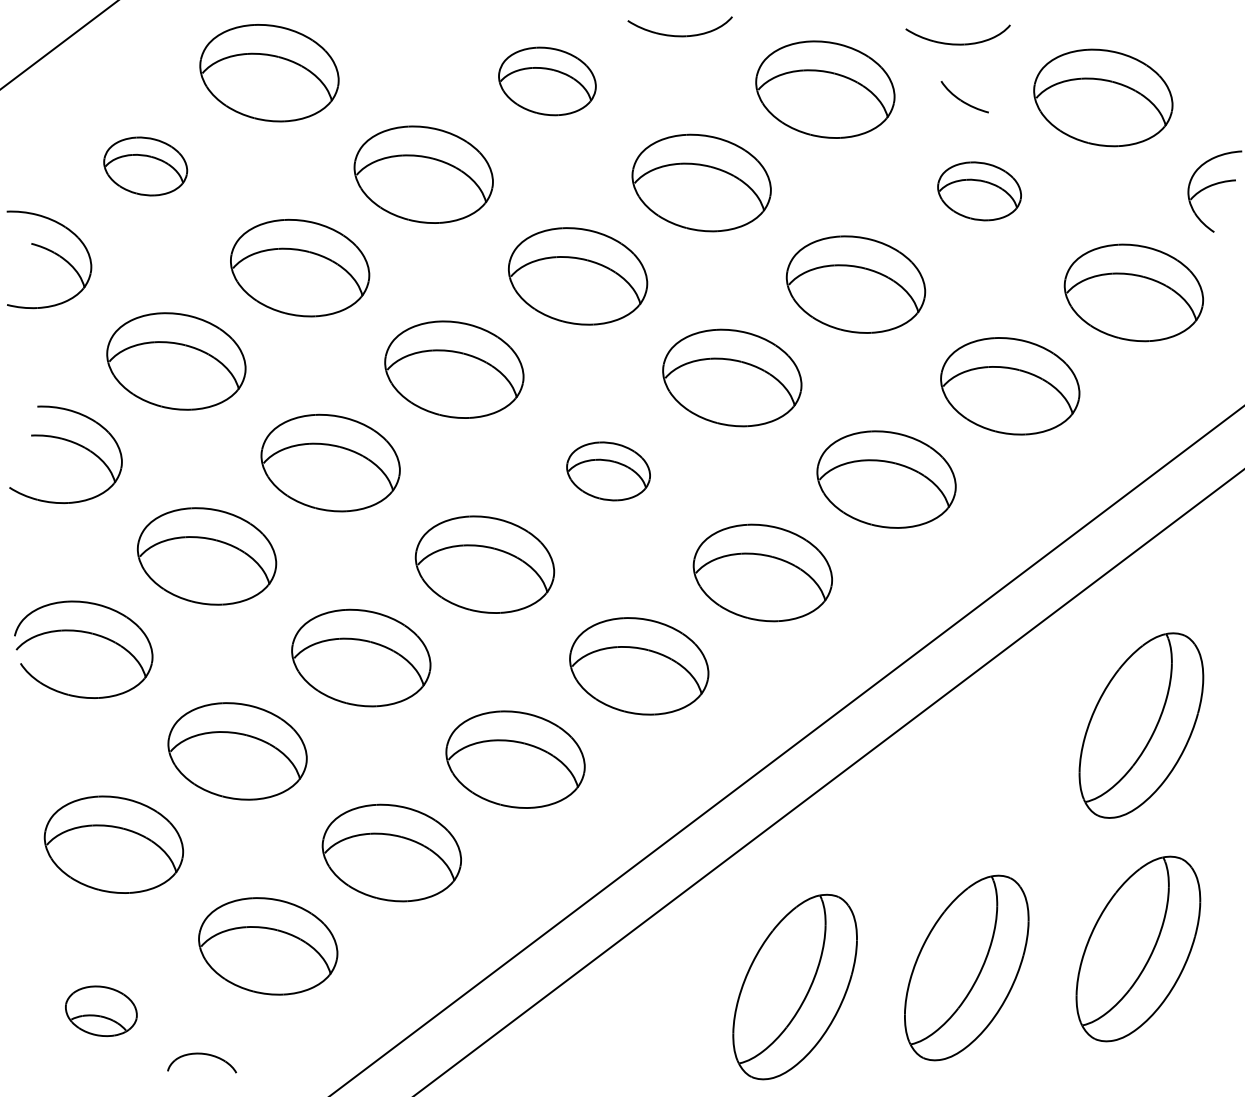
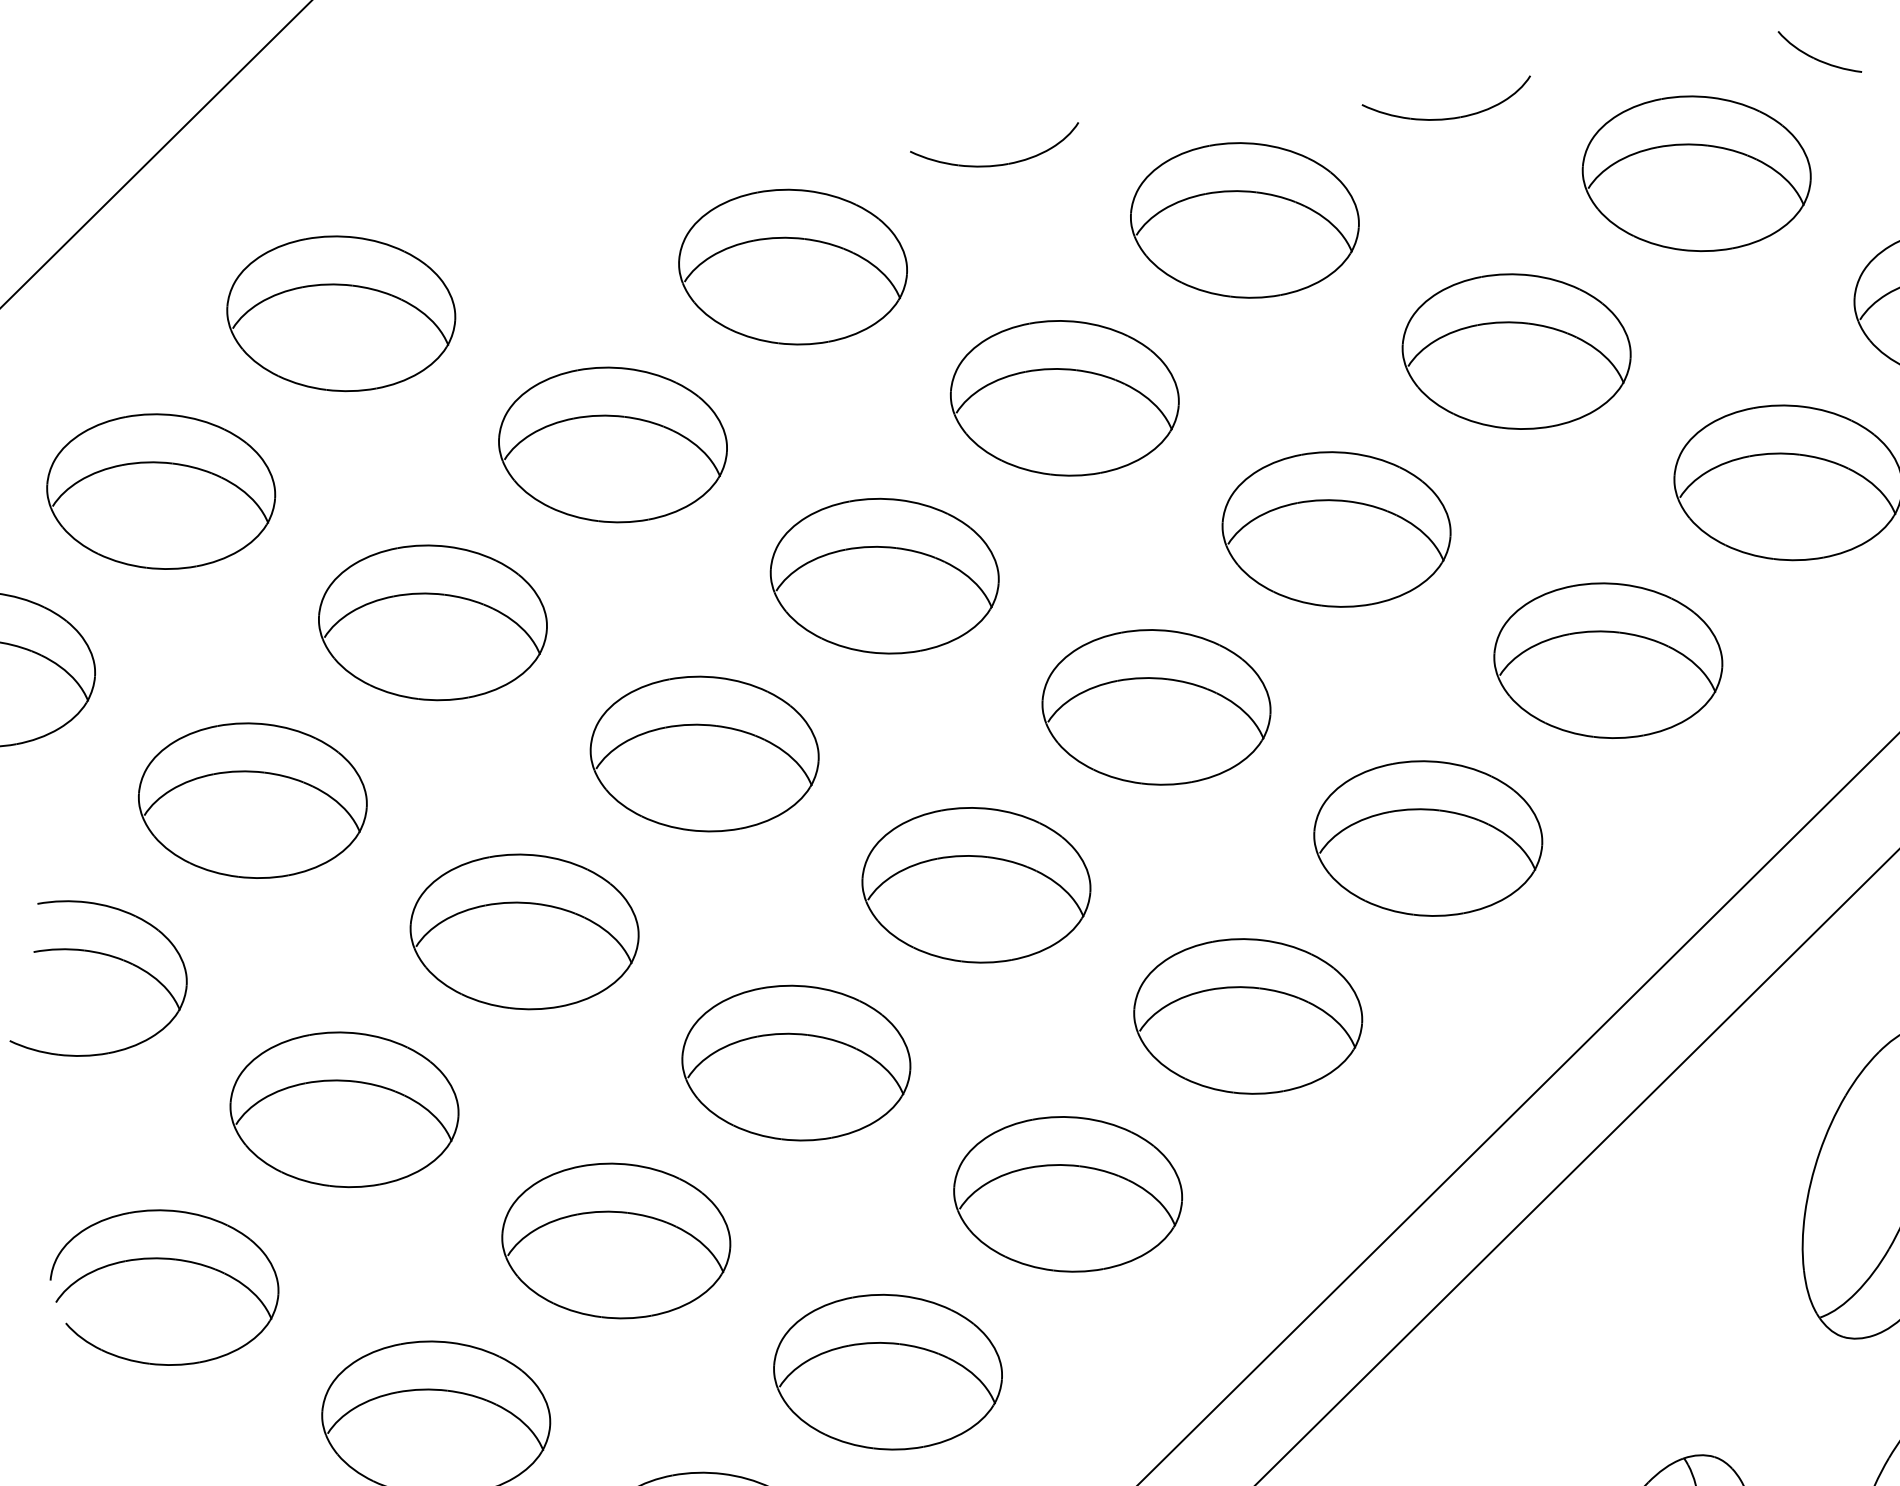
part: (547, 81) -> (793, 267), size x1.43
part: (964, 97) -> (1819, 52), moved
part: (145, 166) -> (160, 491), size x1.67
part: (979, 191) -> (1516, 351), size x1.67
part: (608, 471) -> (976, 885), size x1.67

